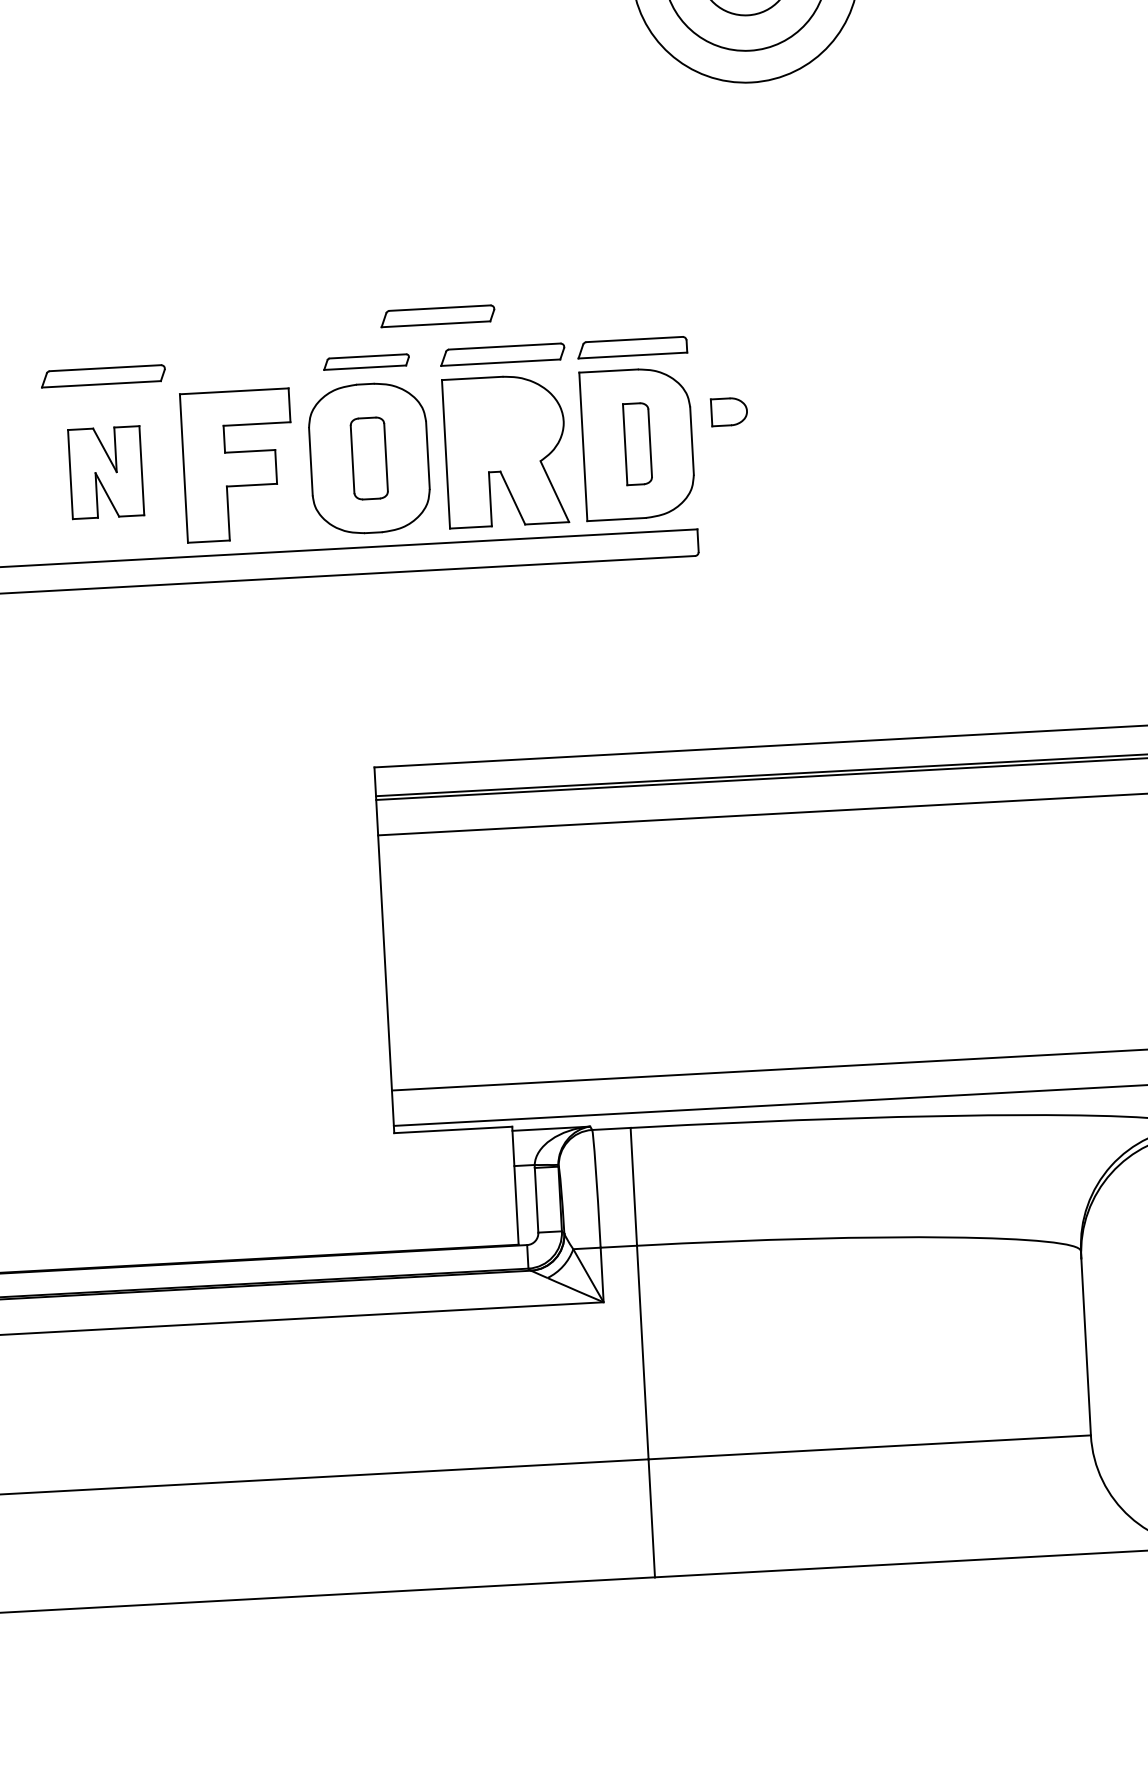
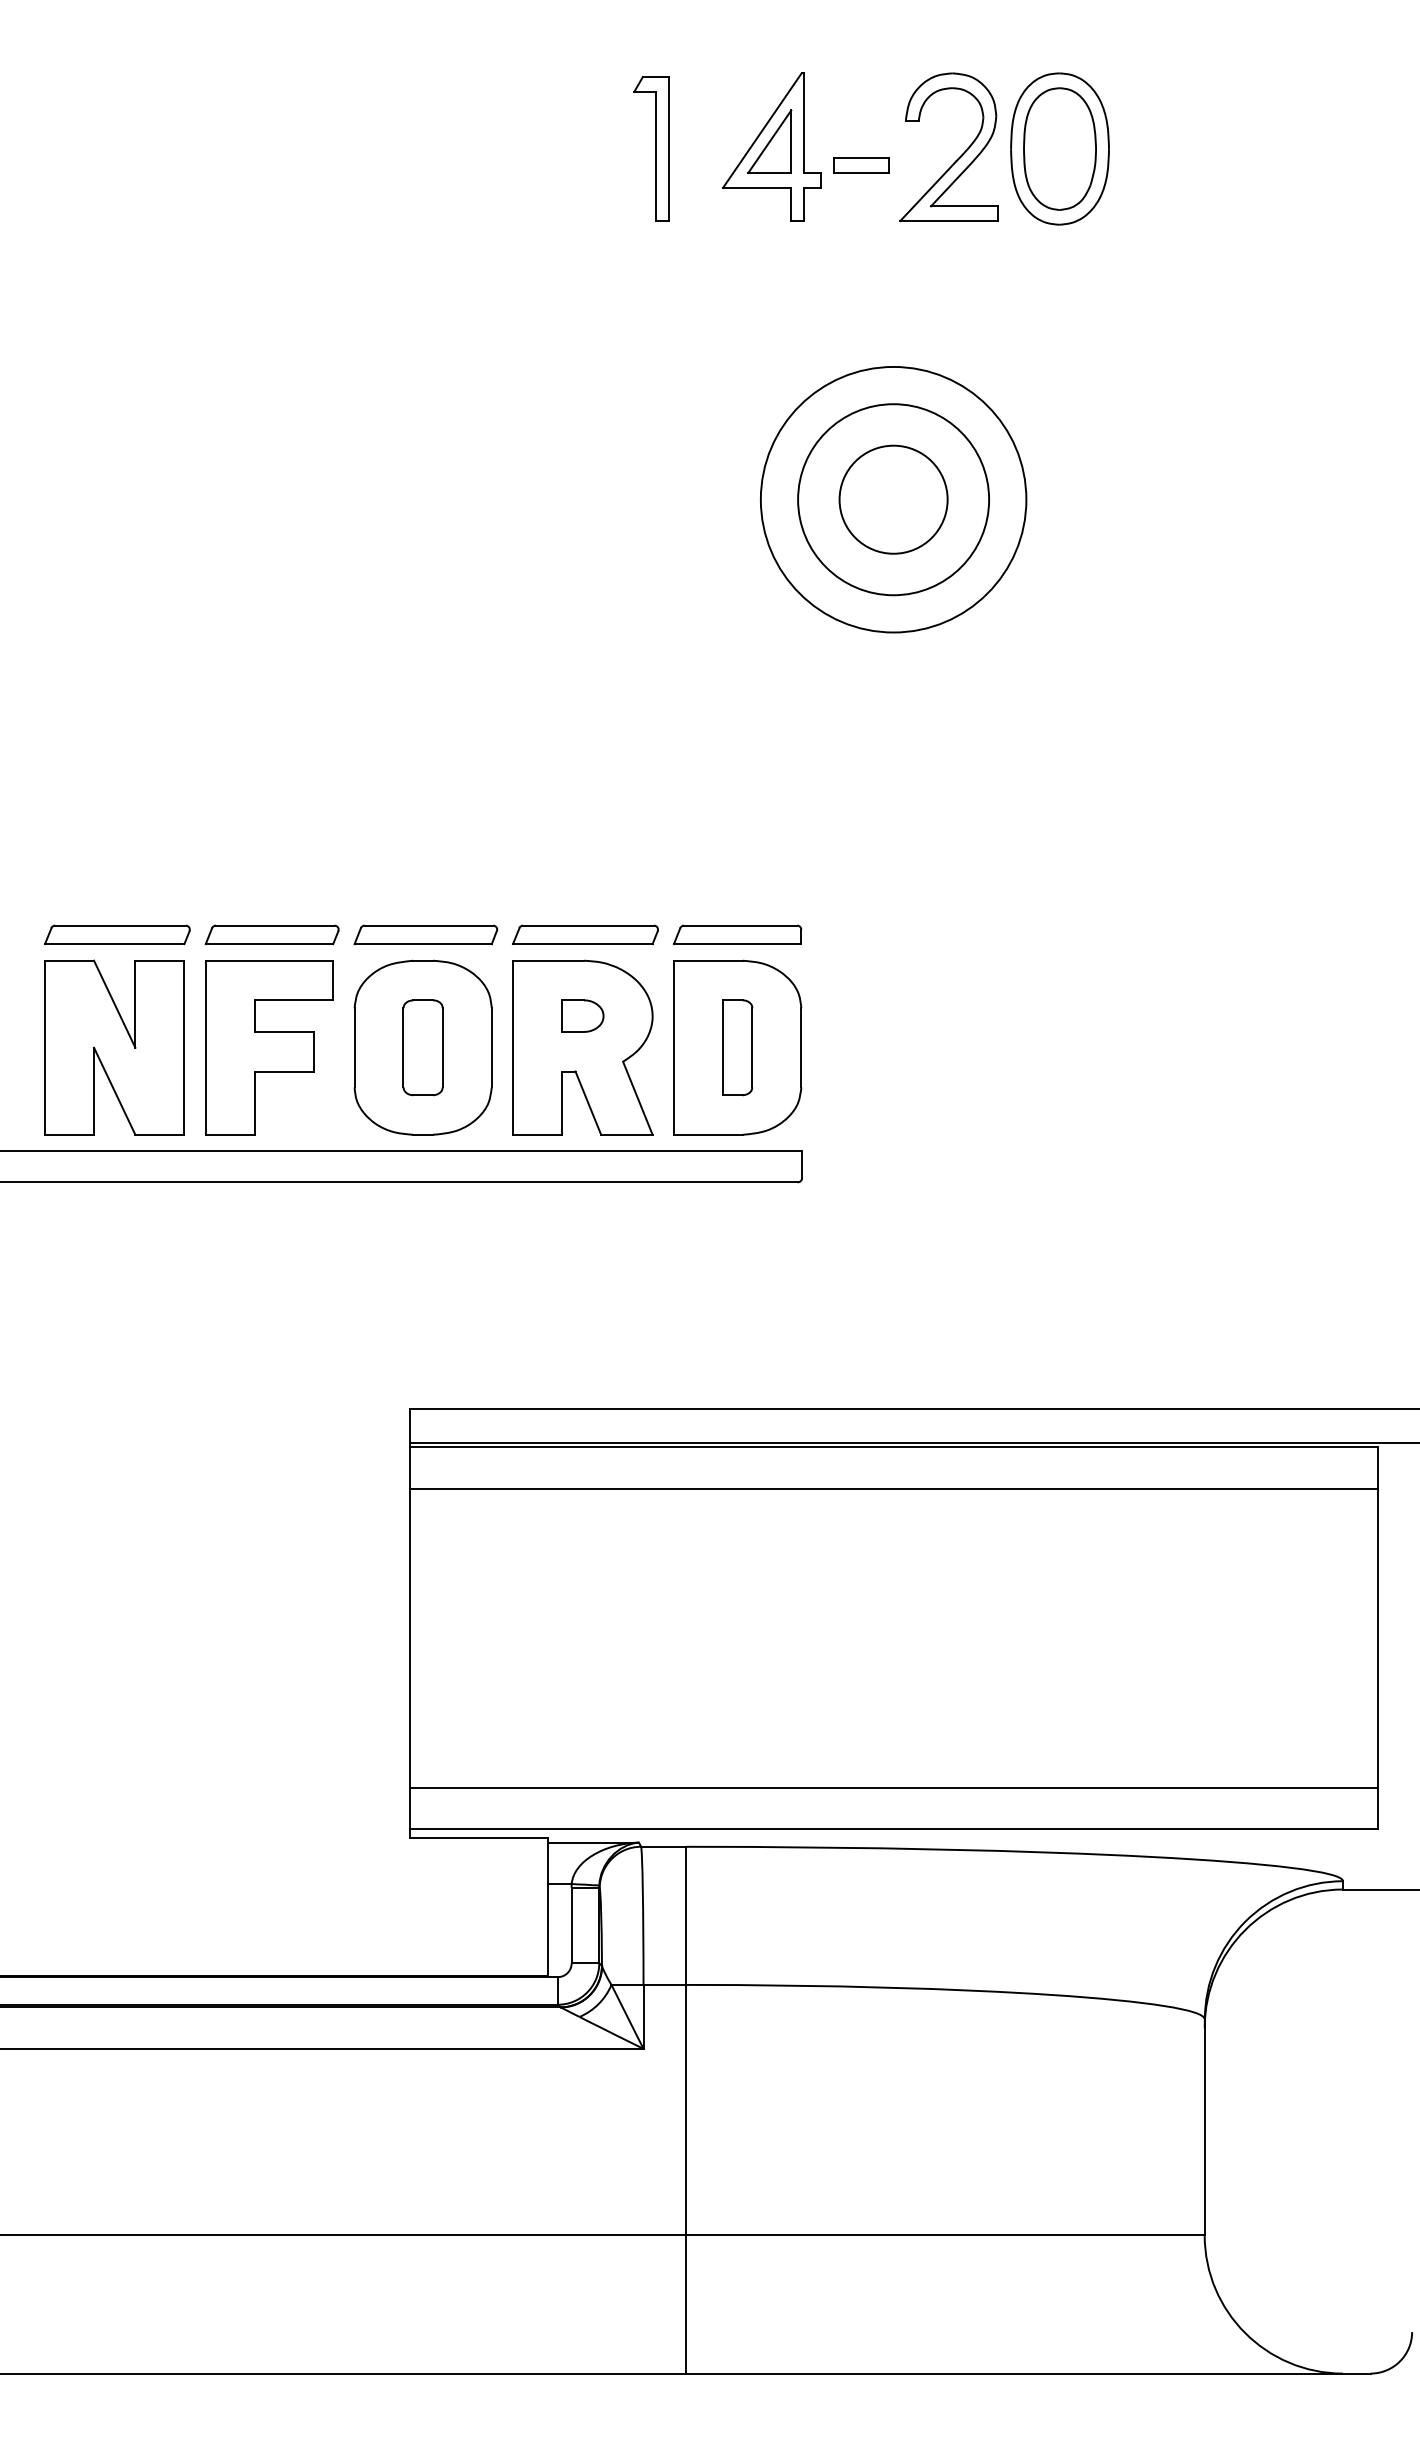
part: (437, 315) -> (271, 934), moved
part: (366, 361) -> (425, 934), size x1.43
part: (729, 411) -> (582, 1015), moved
part: (106, 472) -> (114, 1047), size x1.67

